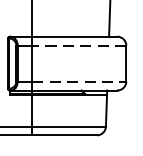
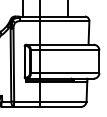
line: (78, 45) -> (69, 50), dashed -> solid
line: (78, 82) -> (69, 73), dashed -> solid

